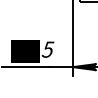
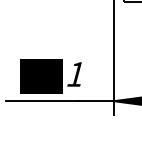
text: (47, 49) -> (75, 74), 12,5 -> 11,1

